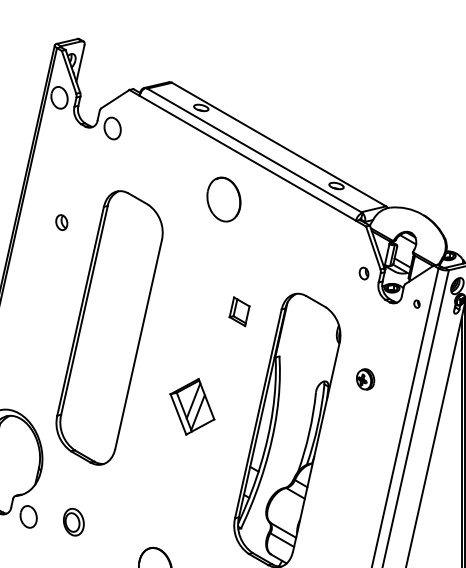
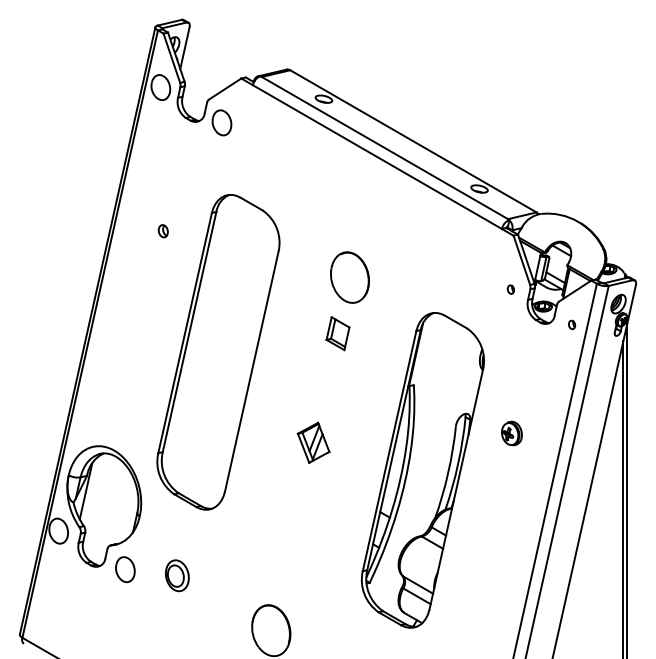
part: (223, 199) -> (349, 277), moved
part: (60, 222) -> (162, 231), size x0.71
part: (363, 273) -> (510, 289), size x0.62
part: (239, 311) -> (337, 333), moved
part: (365, 379) -> (511, 433), moved
part: (192, 406) -> (313, 442), size x0.62

